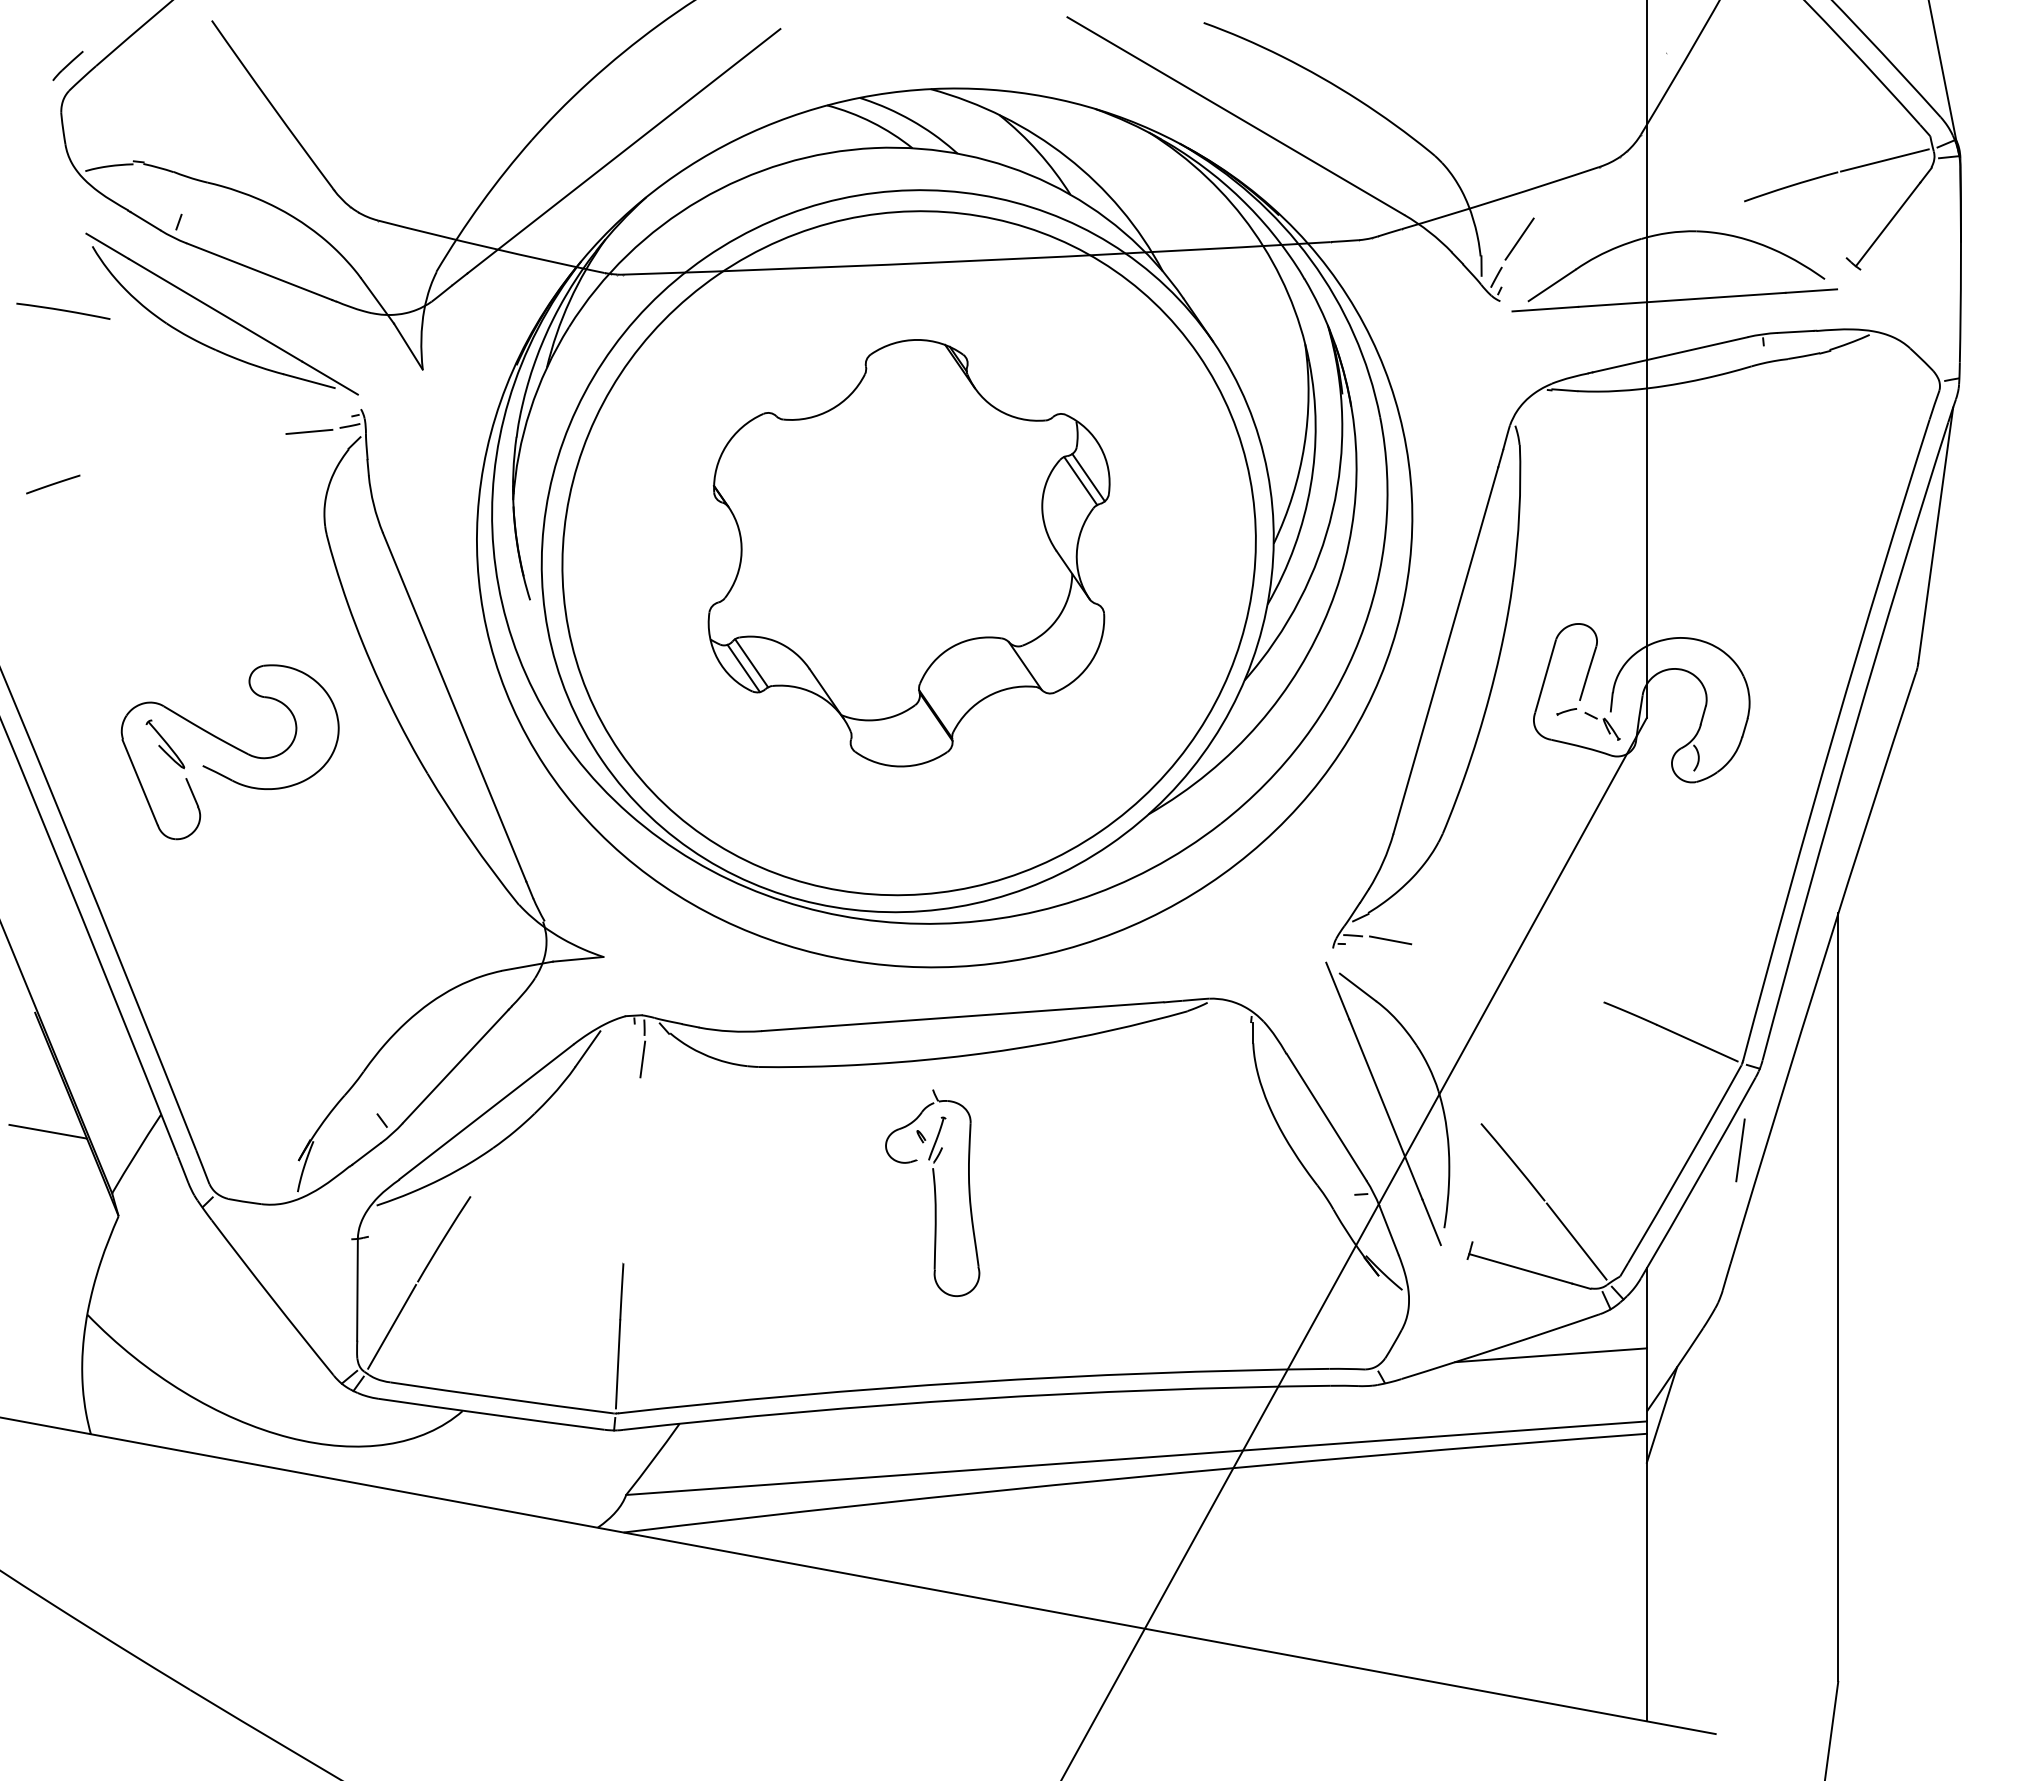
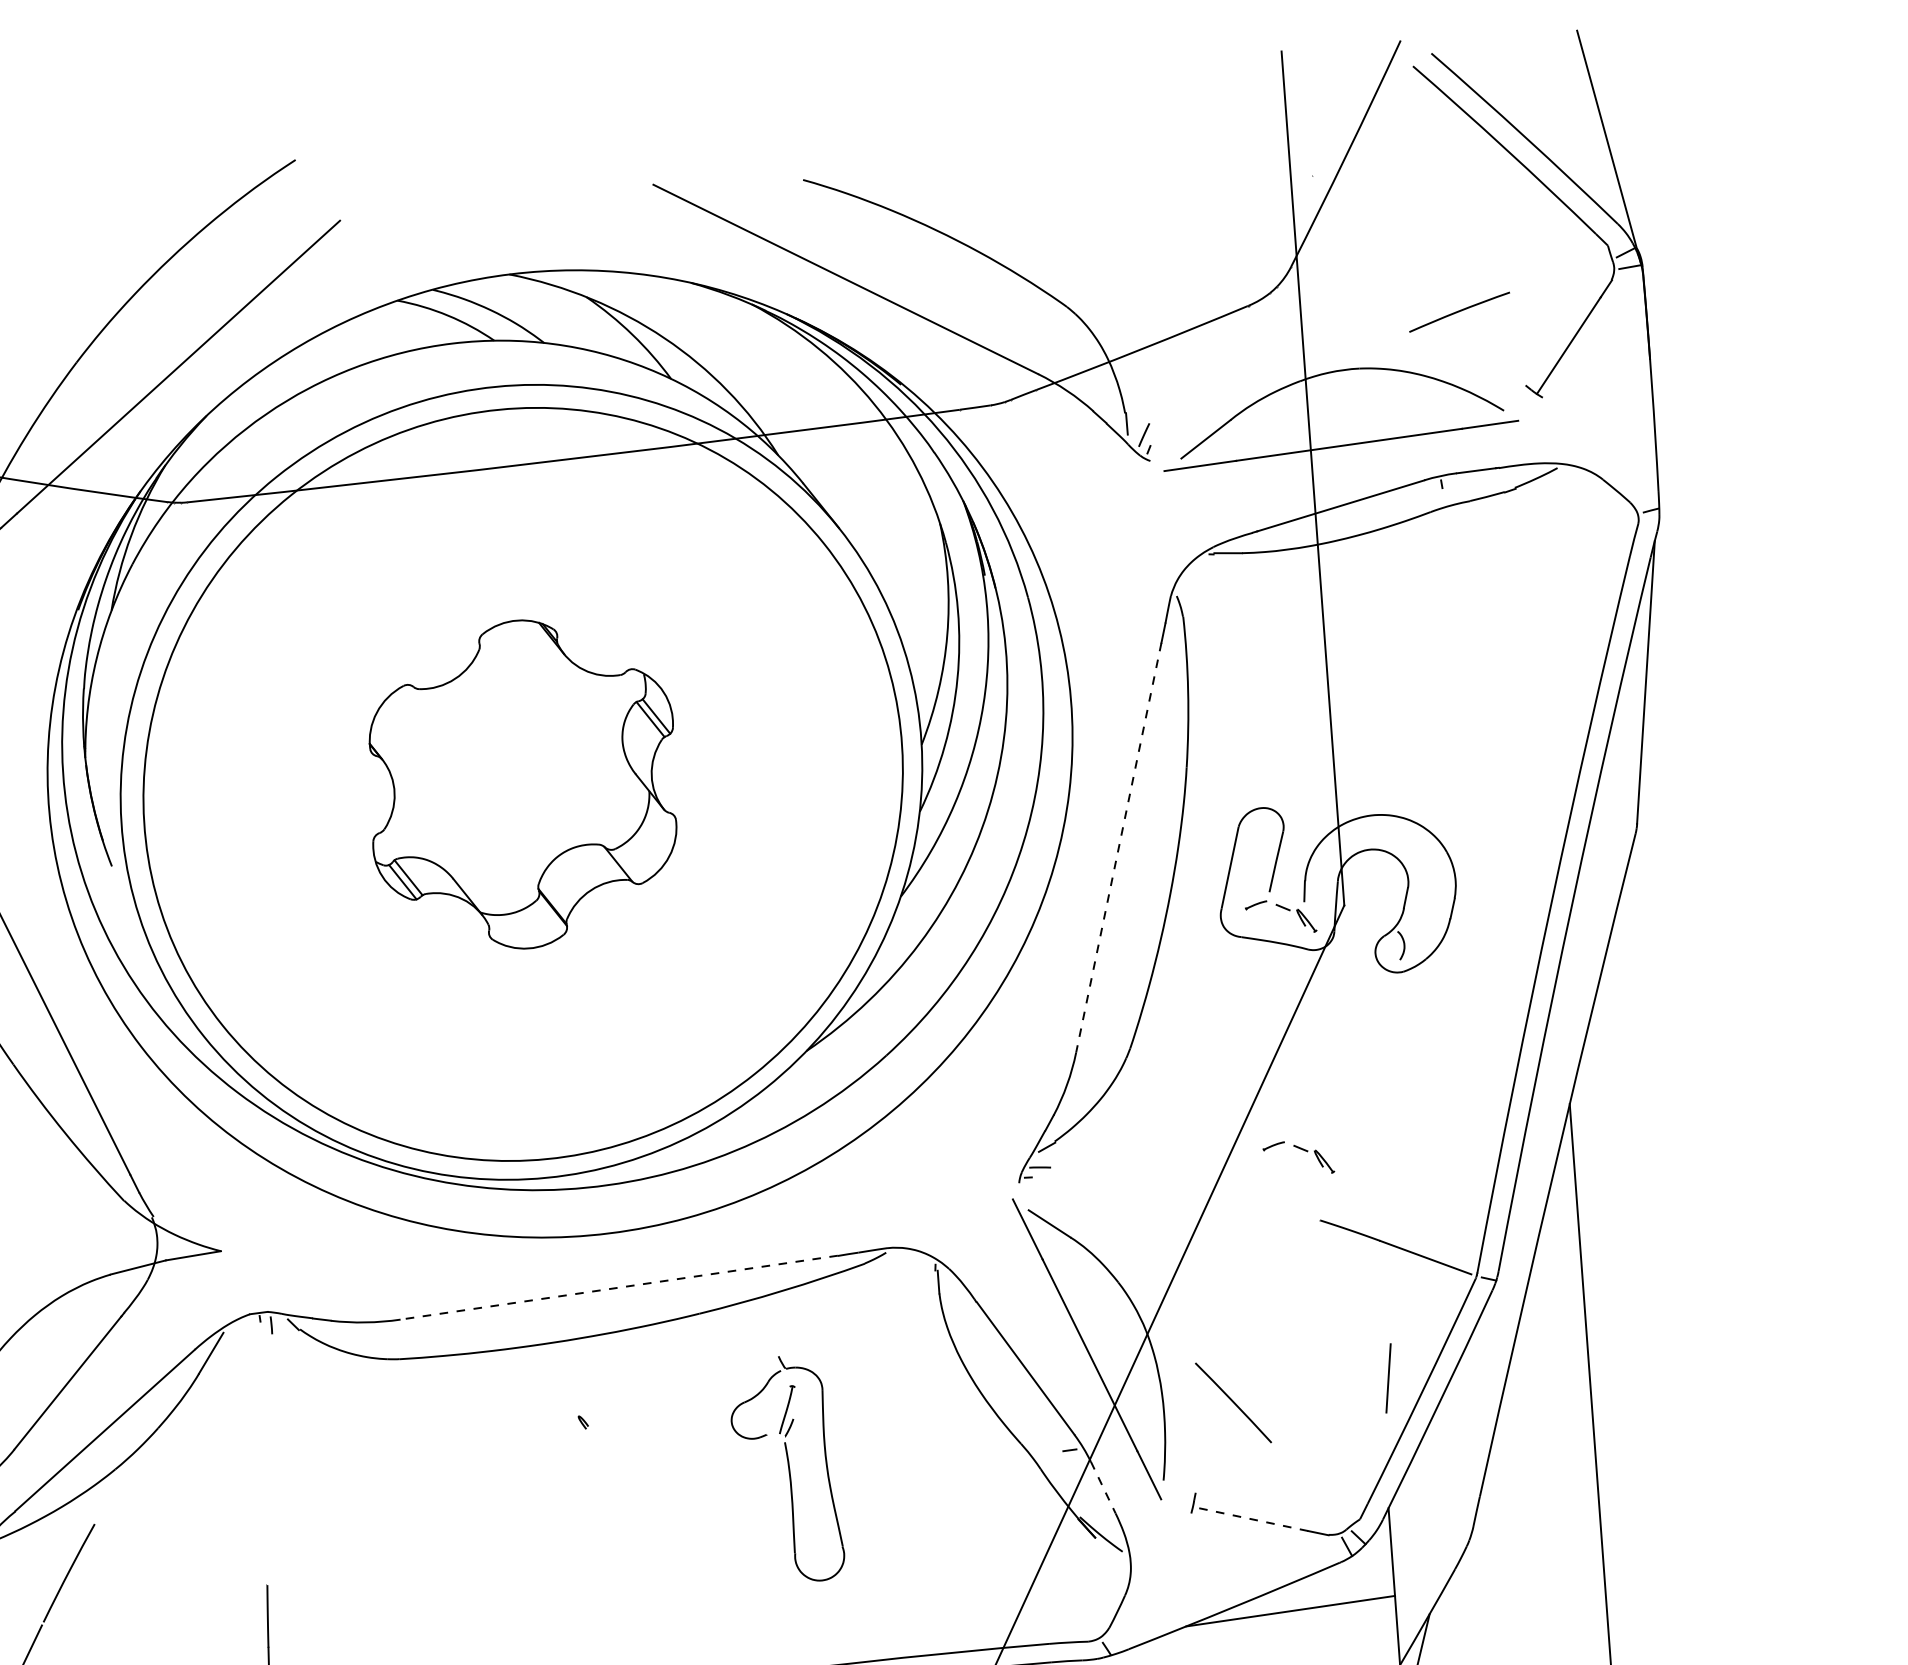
line: (1884, 160) -> (1559, 275), removed
line: (1519, 238) -> (1166, 390), removed
part: (908, 553) -> (522, 784), size x0.7
line: (1445, 650) -> (1118, 847), solid -> dashed
part: (1592, 937) -> (1302, 1150), added
line: (1390, 940) -> (1081, 1169), removed
line: (962, 1016) -> (618, 1287), solid -> dashed
line: (642, 1059) -> (271, 1360), removed
line: (1740, 1150) -> (1388, 1378), moved
part: (932, 1193) -> (786, 1470), moved
line: (1389, 1231) -> (1103, 1488), solid -> dashed
line: (1576, 1241) -> (1309, 1484), removed
line: (1520, 1268) -> (1250, 1518), solid -> dashed

